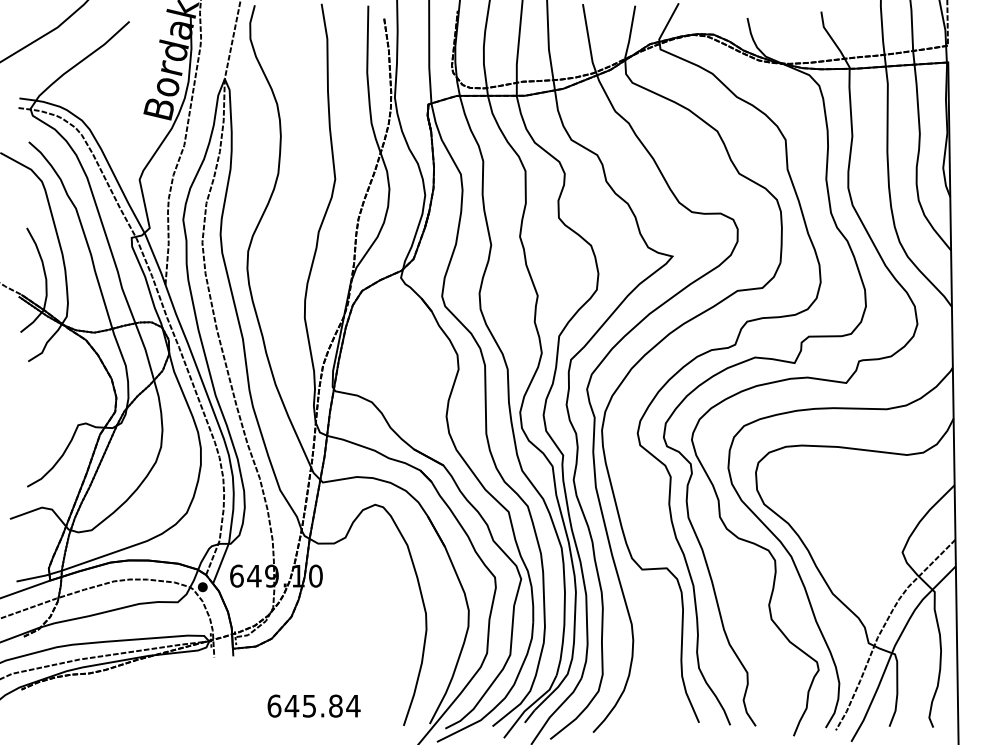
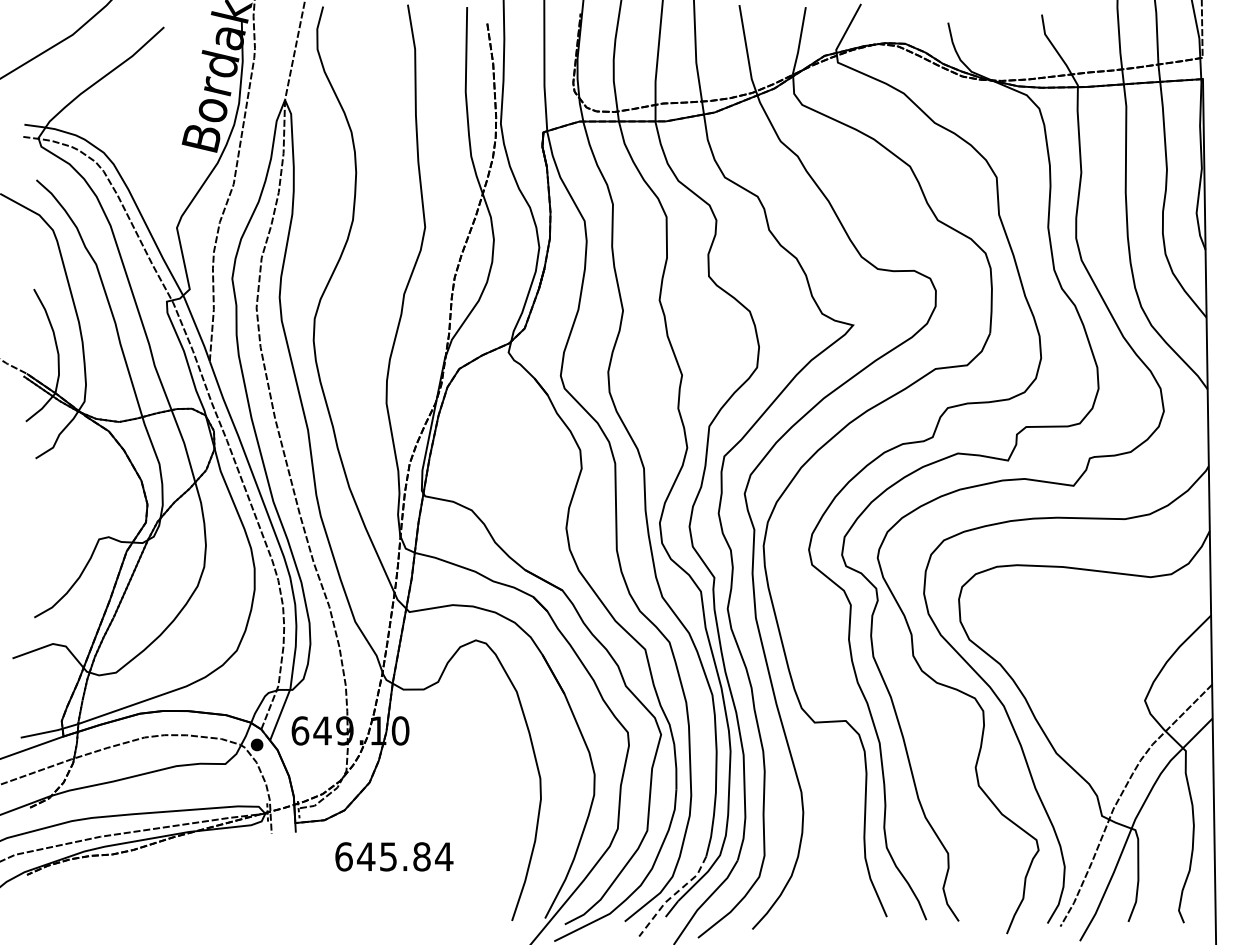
text: (314, 705) -> (394, 856), moved
line: (530, 706) -> (672, 896), solid -> dashed

